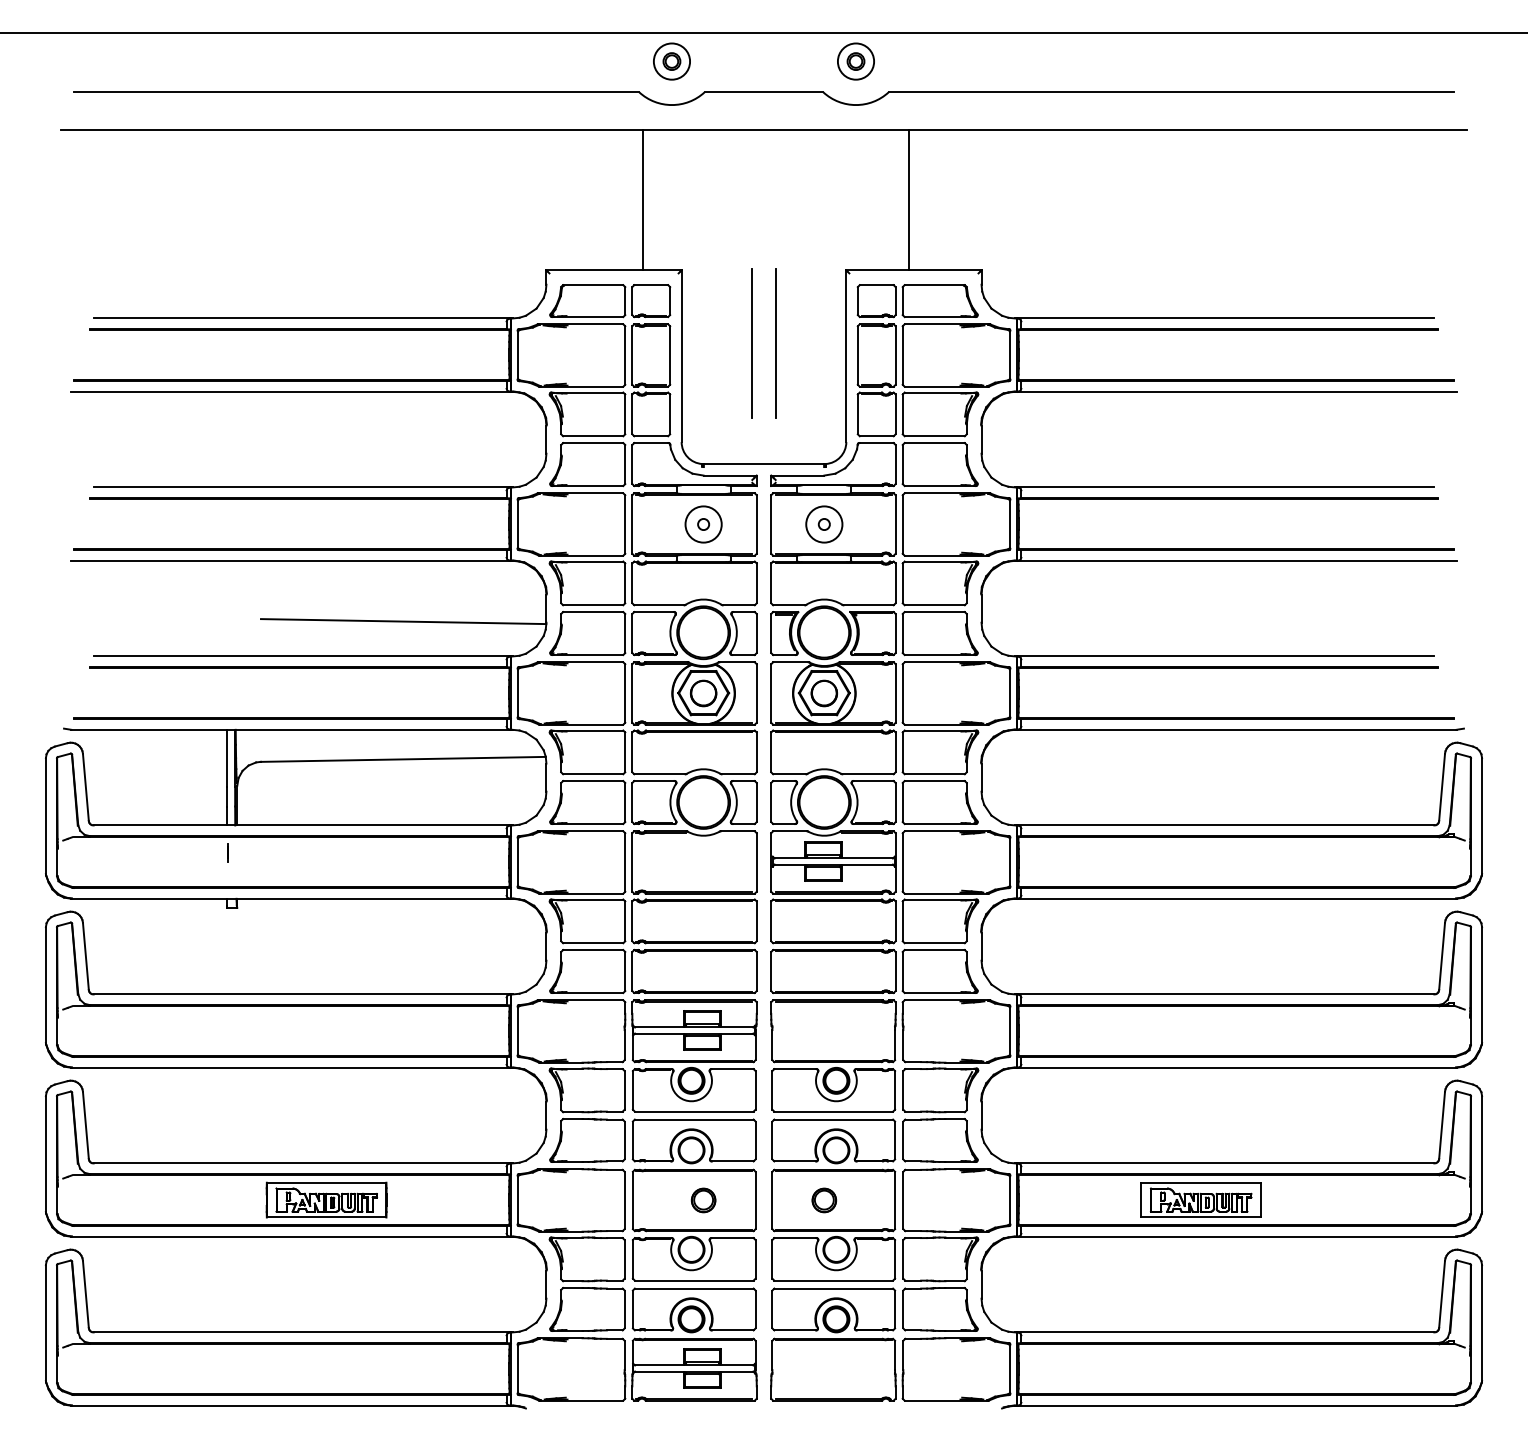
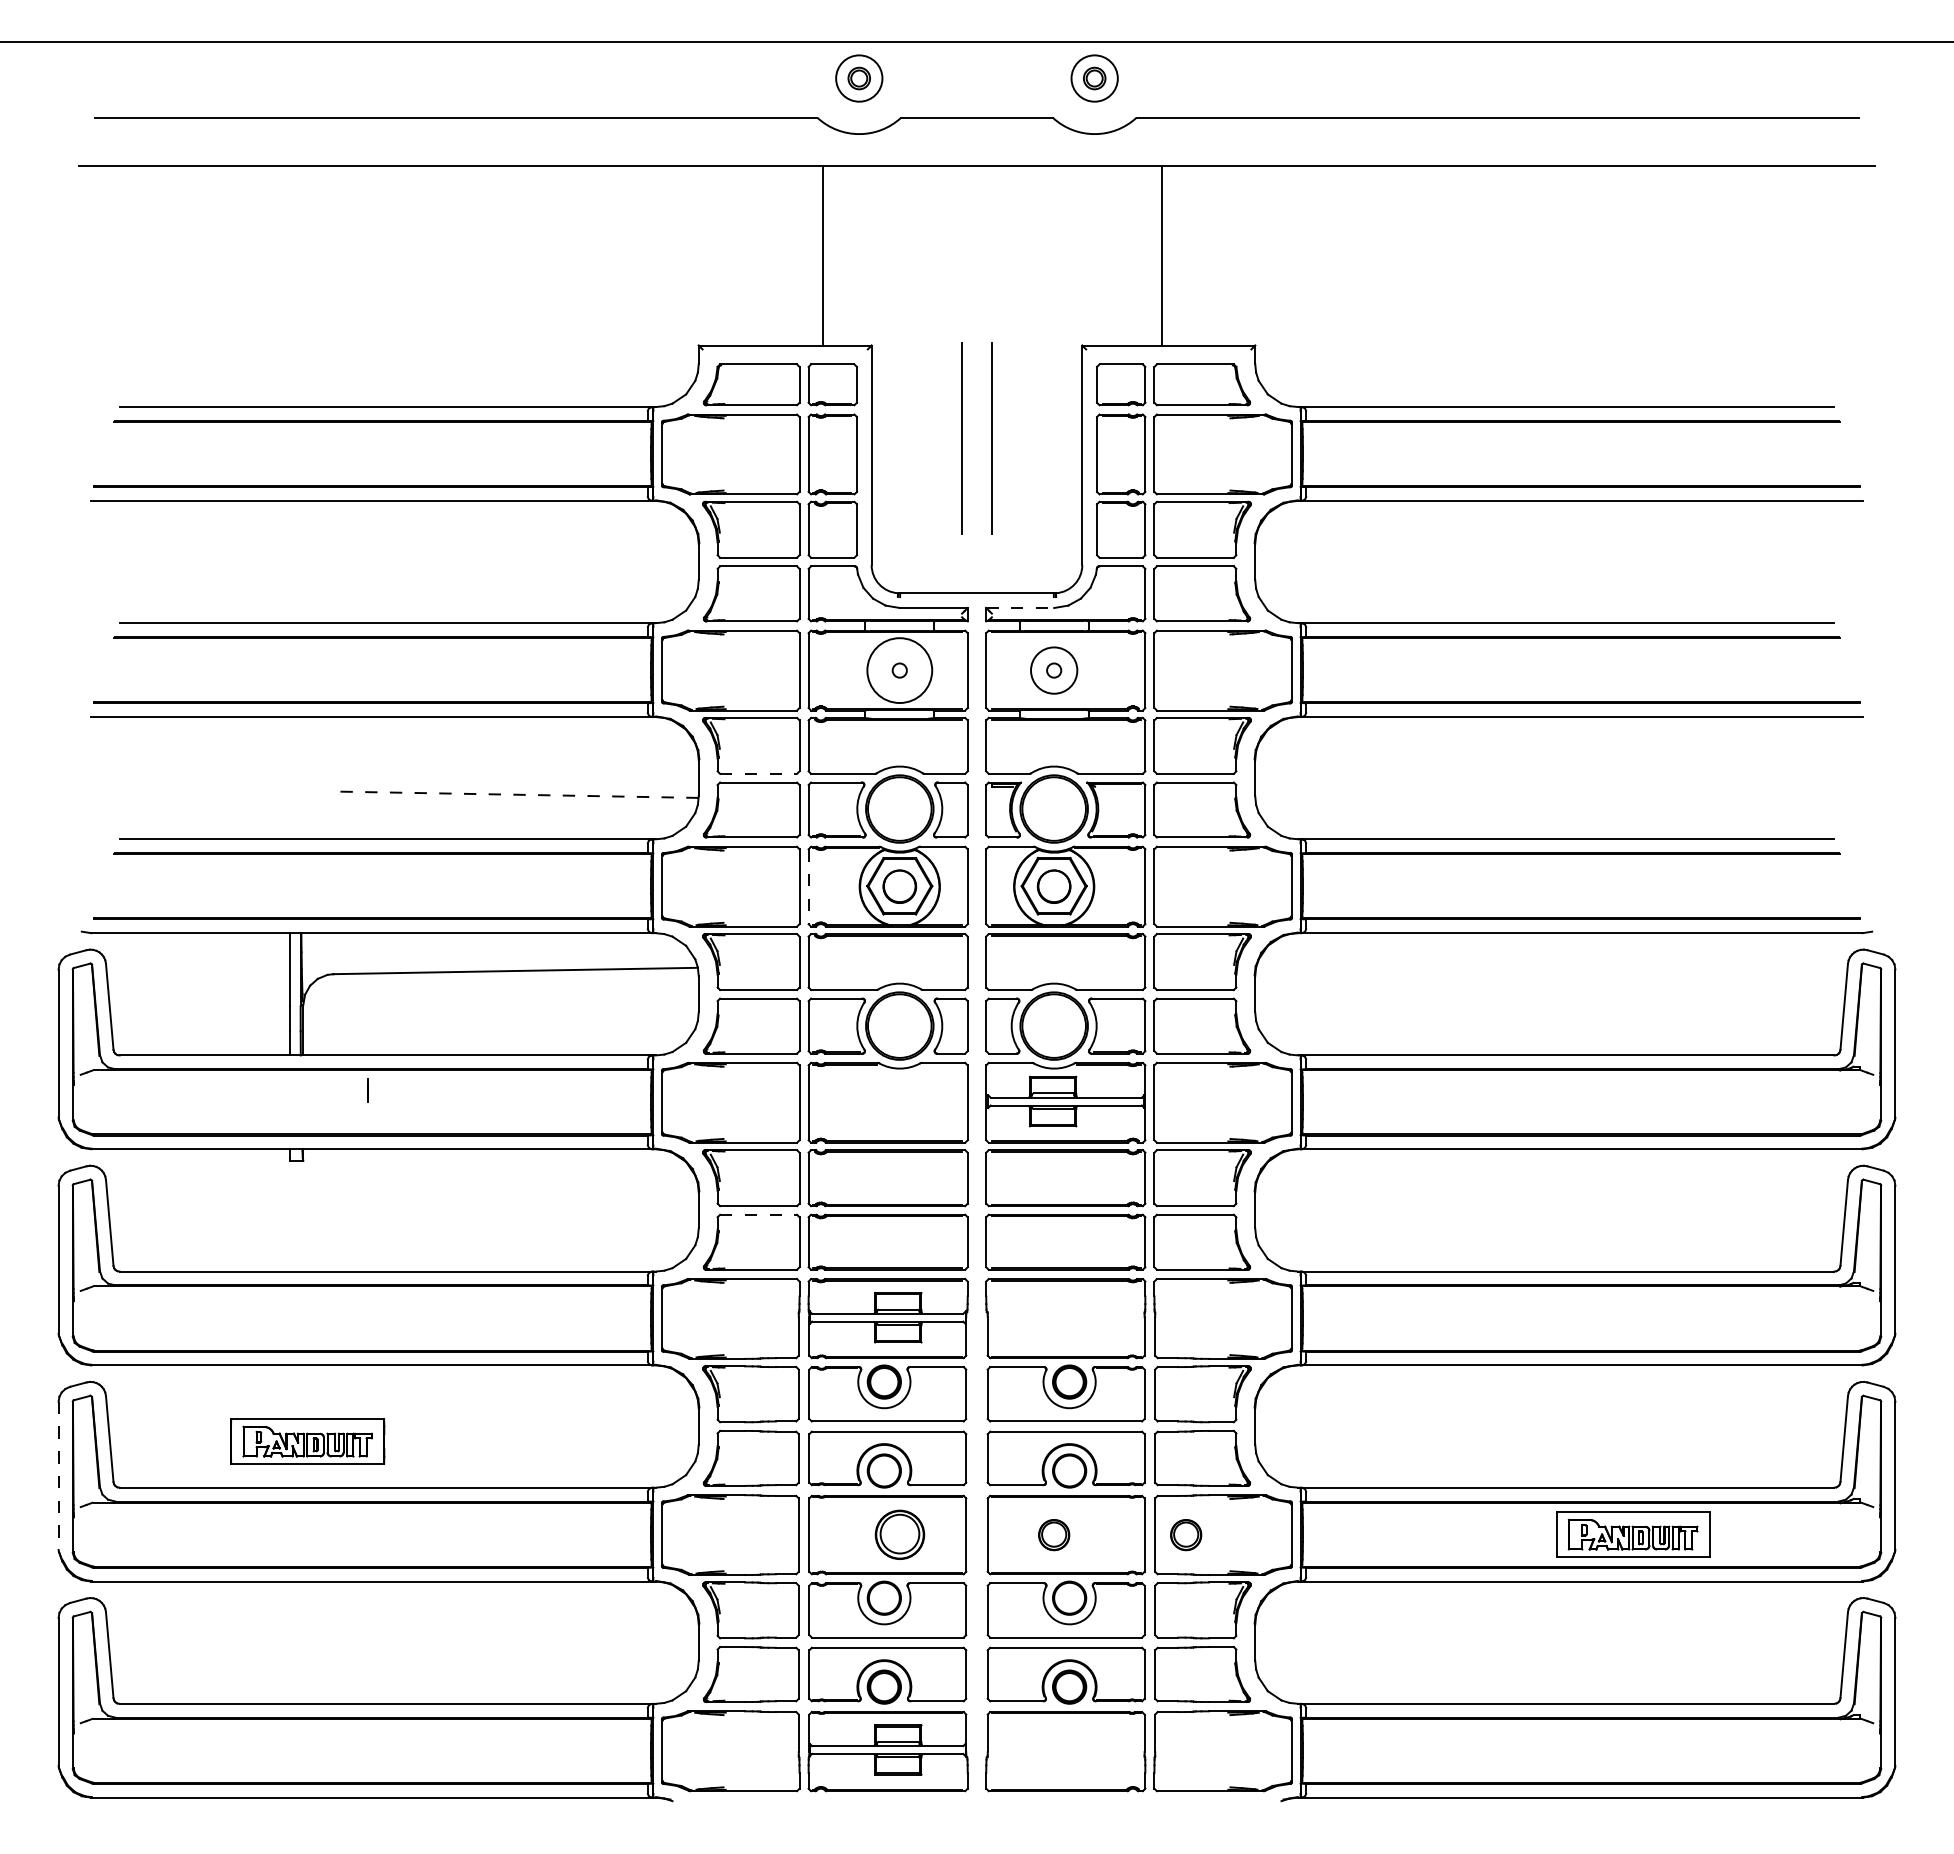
line: (798, 475) -> (1020, 608), solid -> dashed
circle: (703, 524) -> (899, 670), size x1.4
line: (593, 604) -> (759, 773), solid -> dashed
line: (403, 621) -> (515, 794), solid -> dashed
line: (632, 694) -> (808, 887), solid -> dashed
line: (227, 852) -> (367, 1090), moved
line: (593, 949) -> (759, 1214), solid -> dashed
line: (45, 1154) -> (58, 1476), solid -> dashed
part: (326, 1200) -> (307, 1441), moved
part: (703, 1200) -> (899, 1535), size x1.6
part: (927, 1200) -> (1186, 1535), added
part: (1201, 1200) -> (1633, 1534), moved

